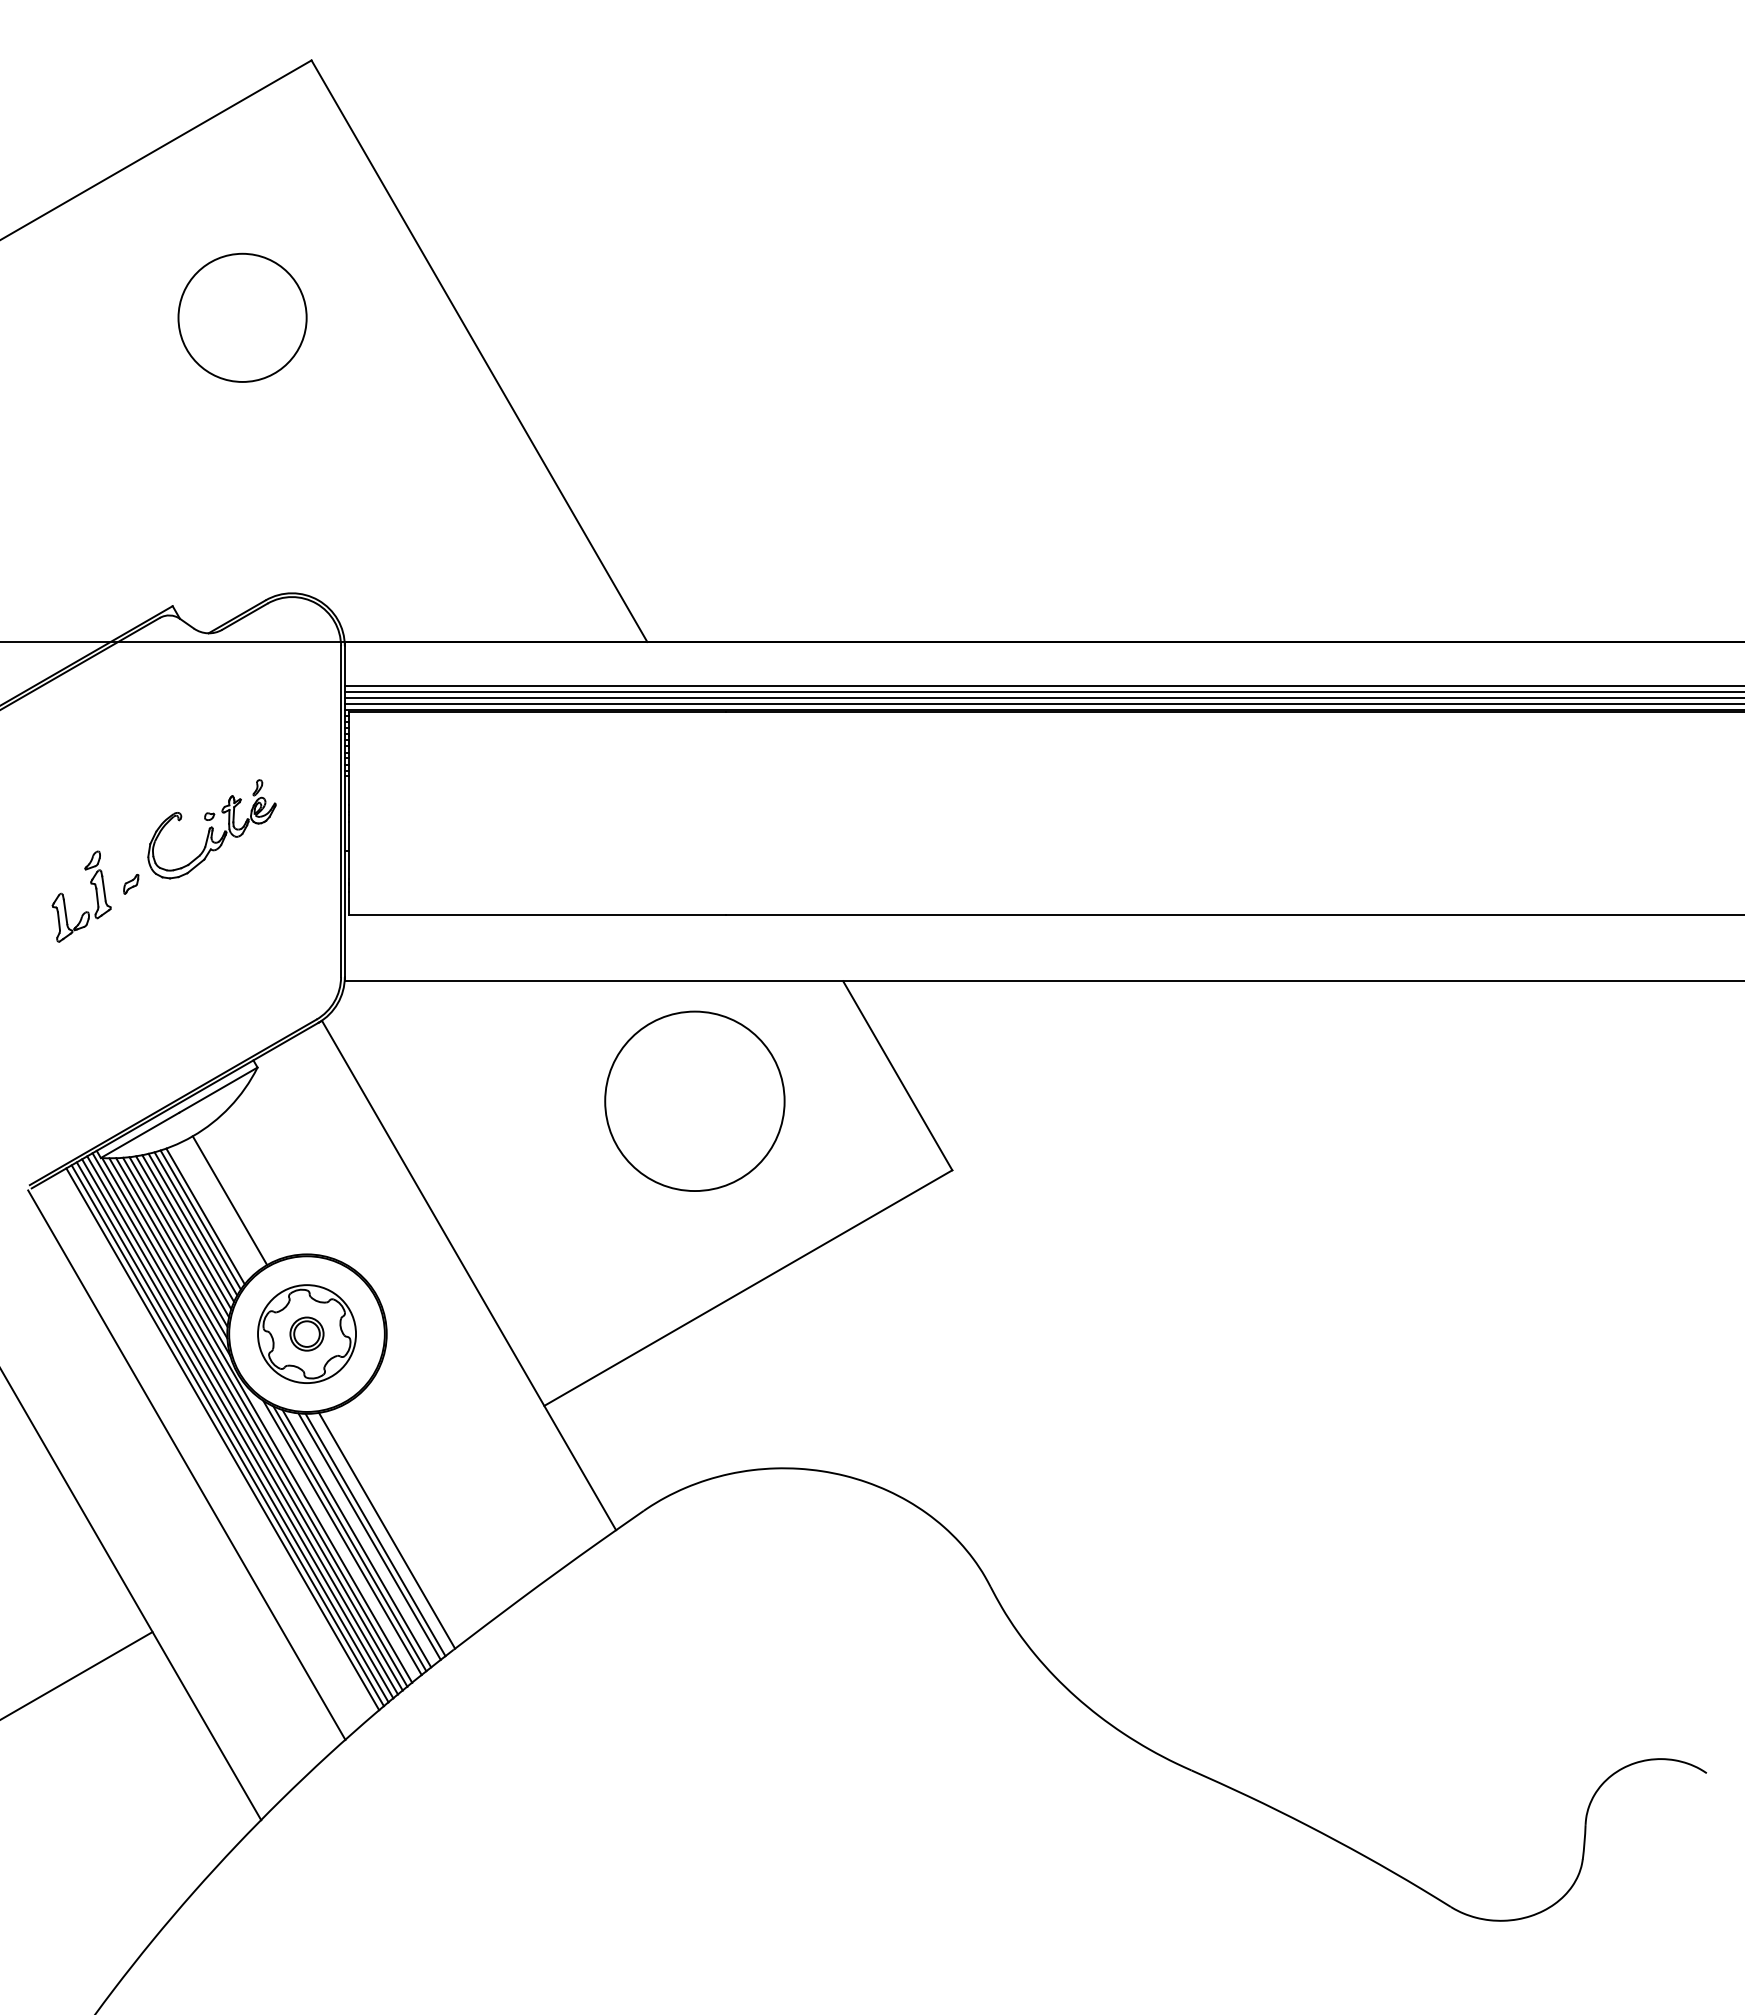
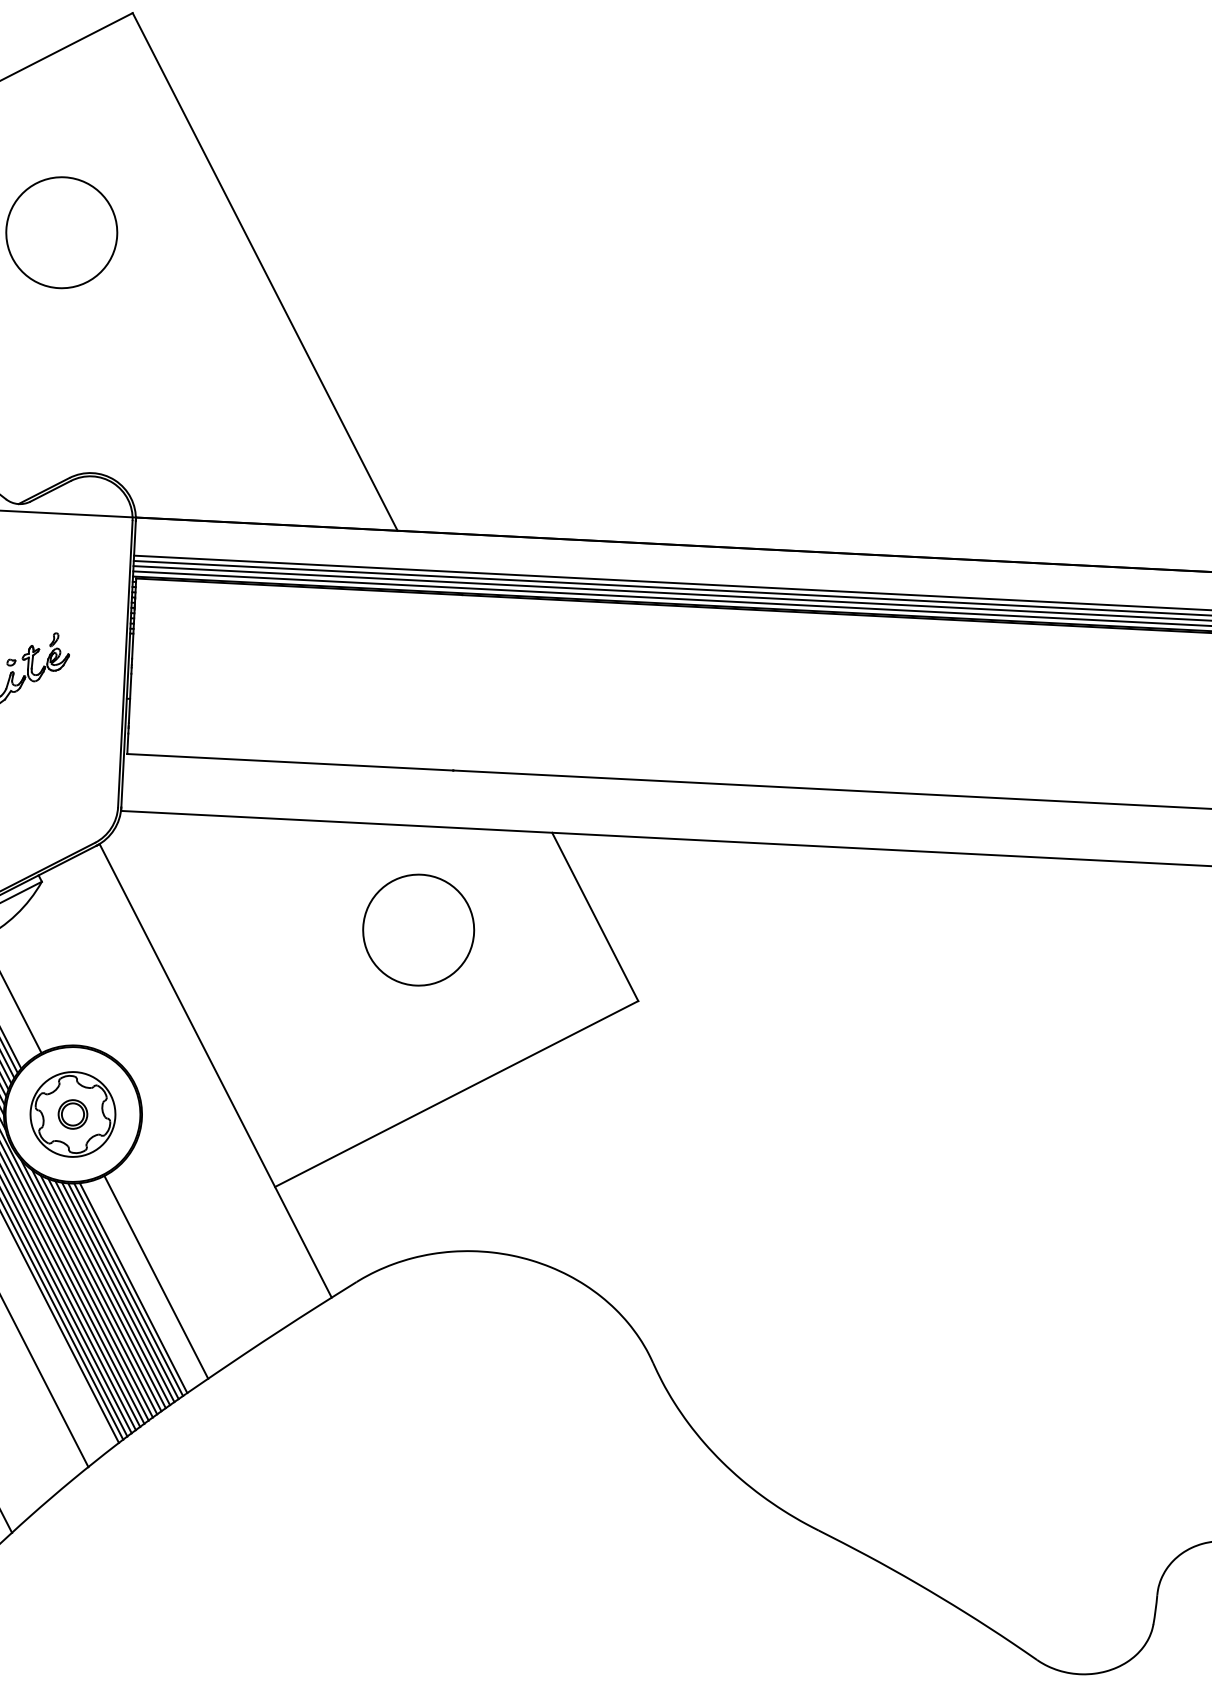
circle: (694, 1101) -> (418, 930), size x0.71
line: (412, 1517) -> (156, 1277), added
line: (381, 1532) -> (128, 1289), added
line: (332, 1534) -> (86, 1288), added
line: (362, 1537) -> (112, 1292), added

